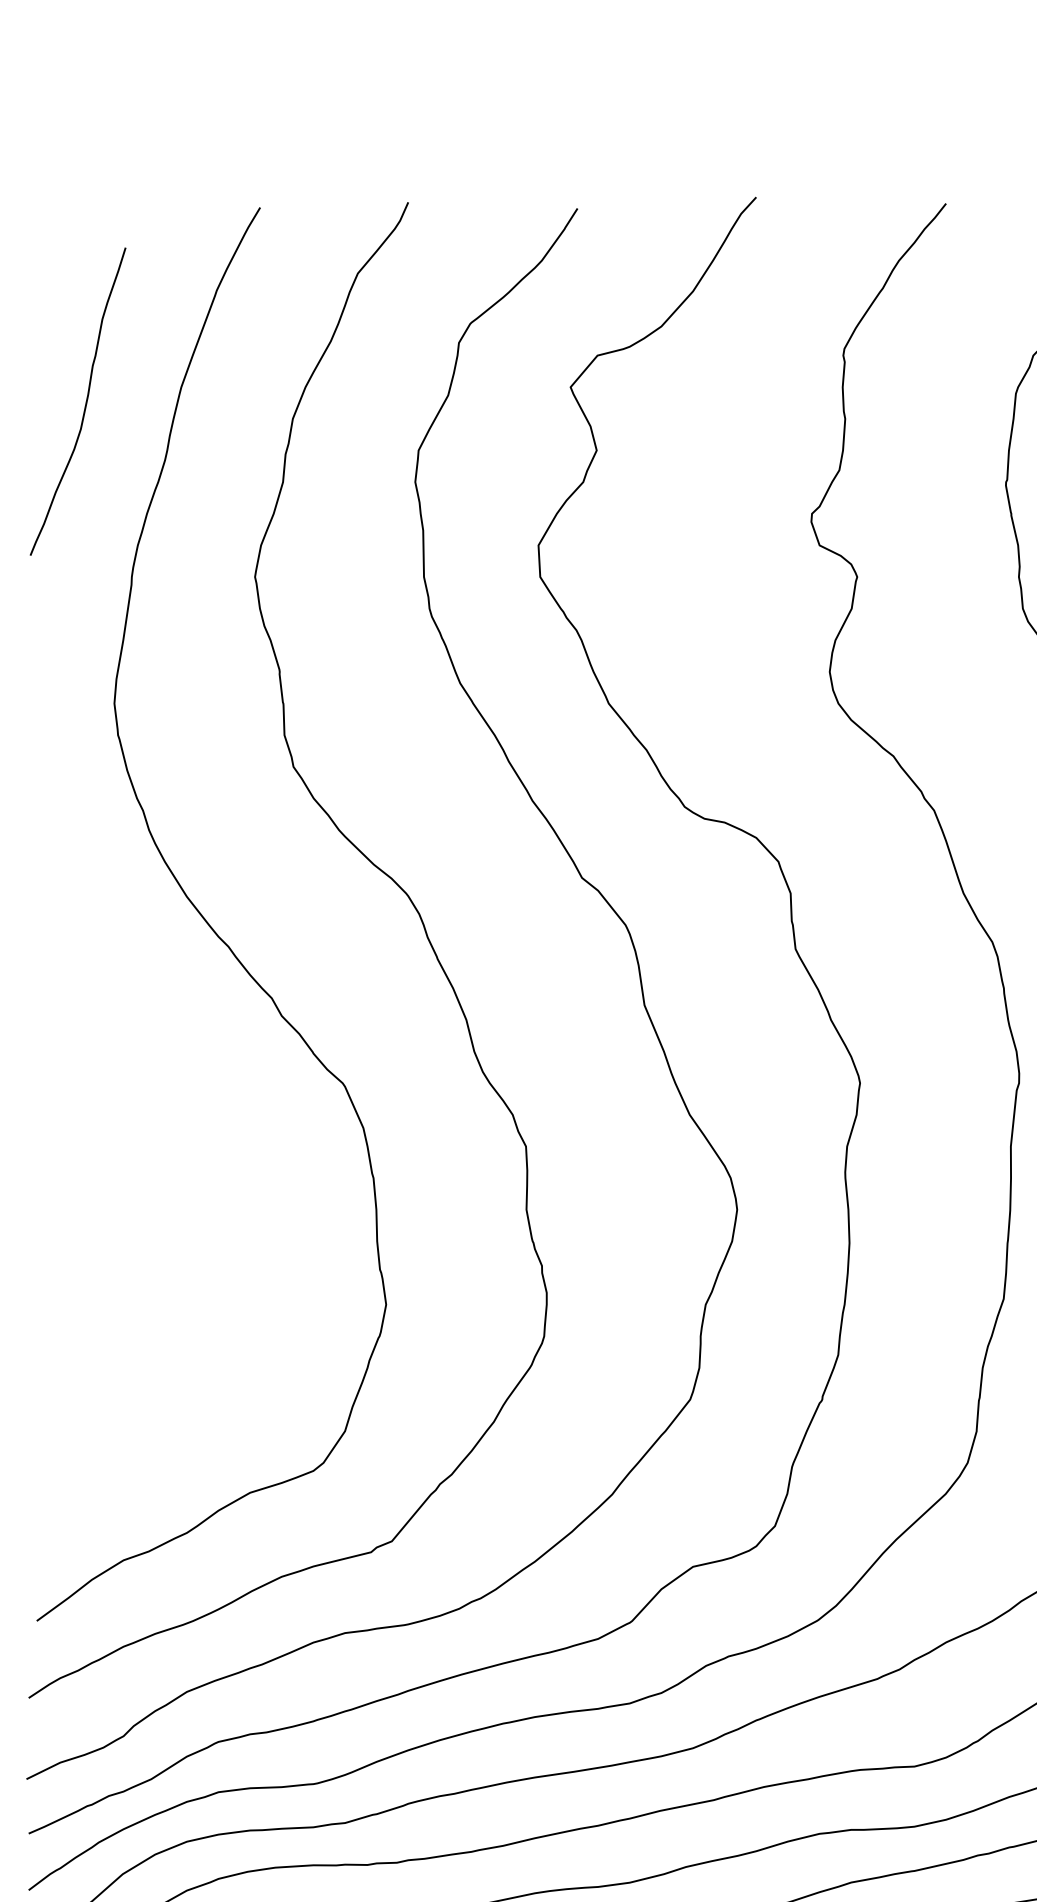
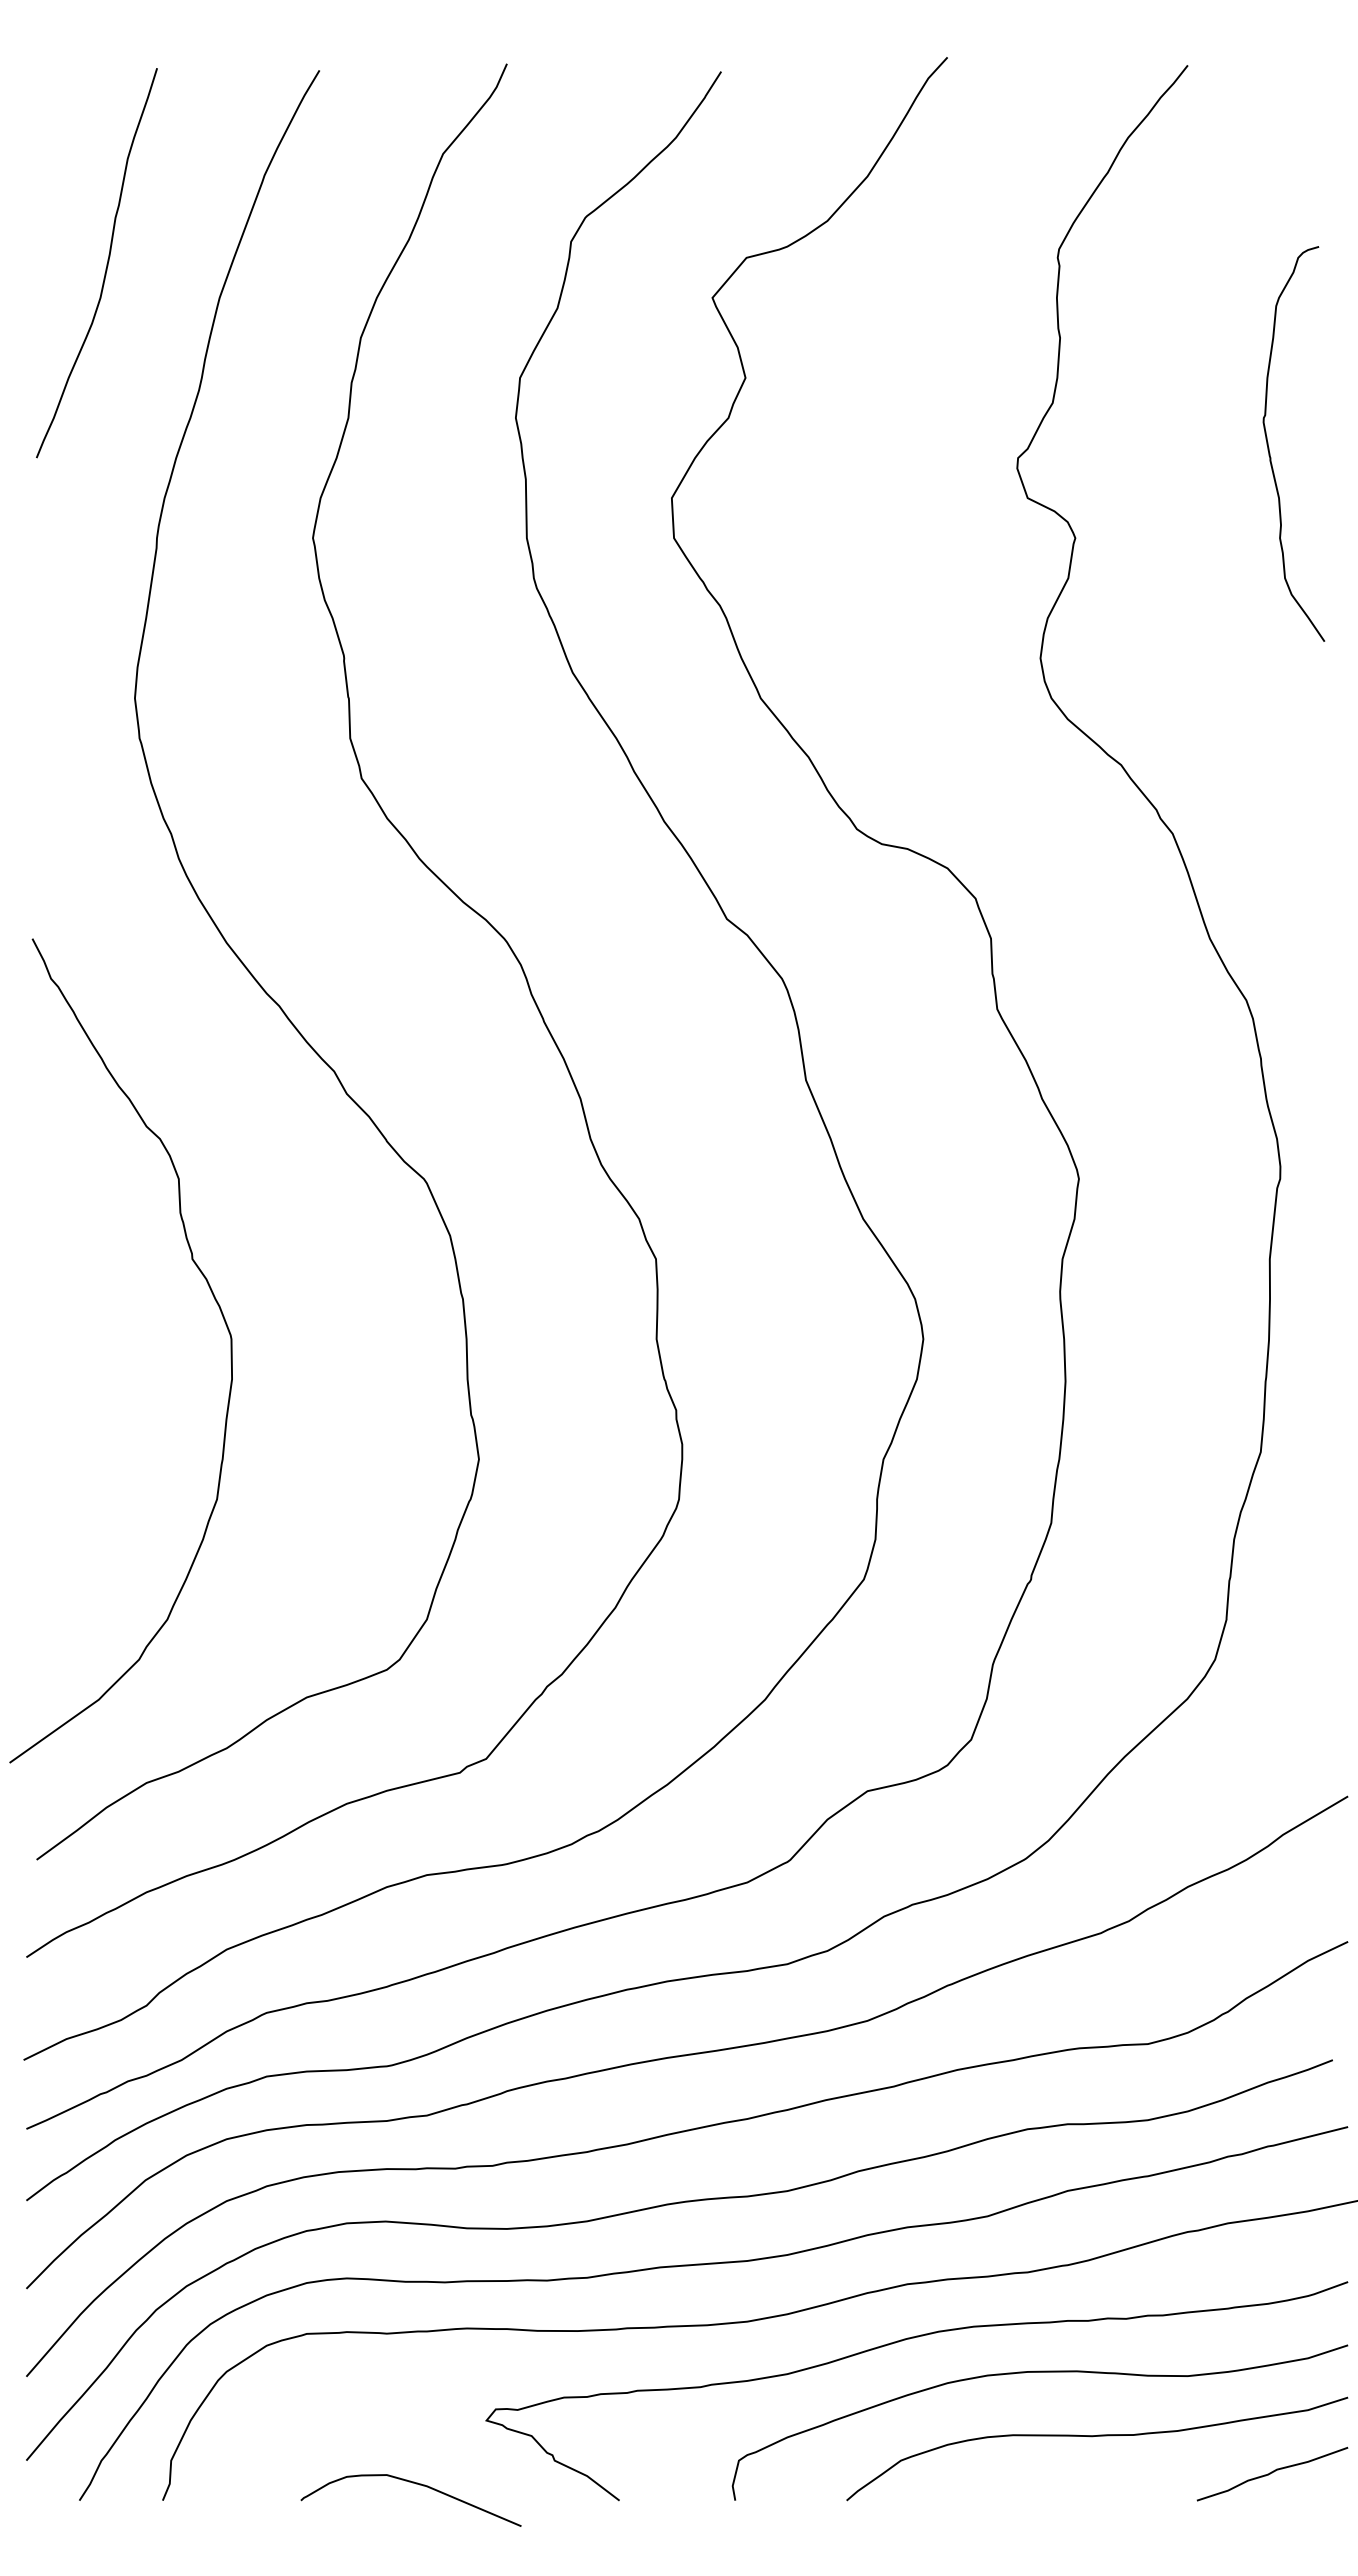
curve: (85, 401) -> (106, 263), moved
curve: (178, 1181) -> (216, 1303), added

